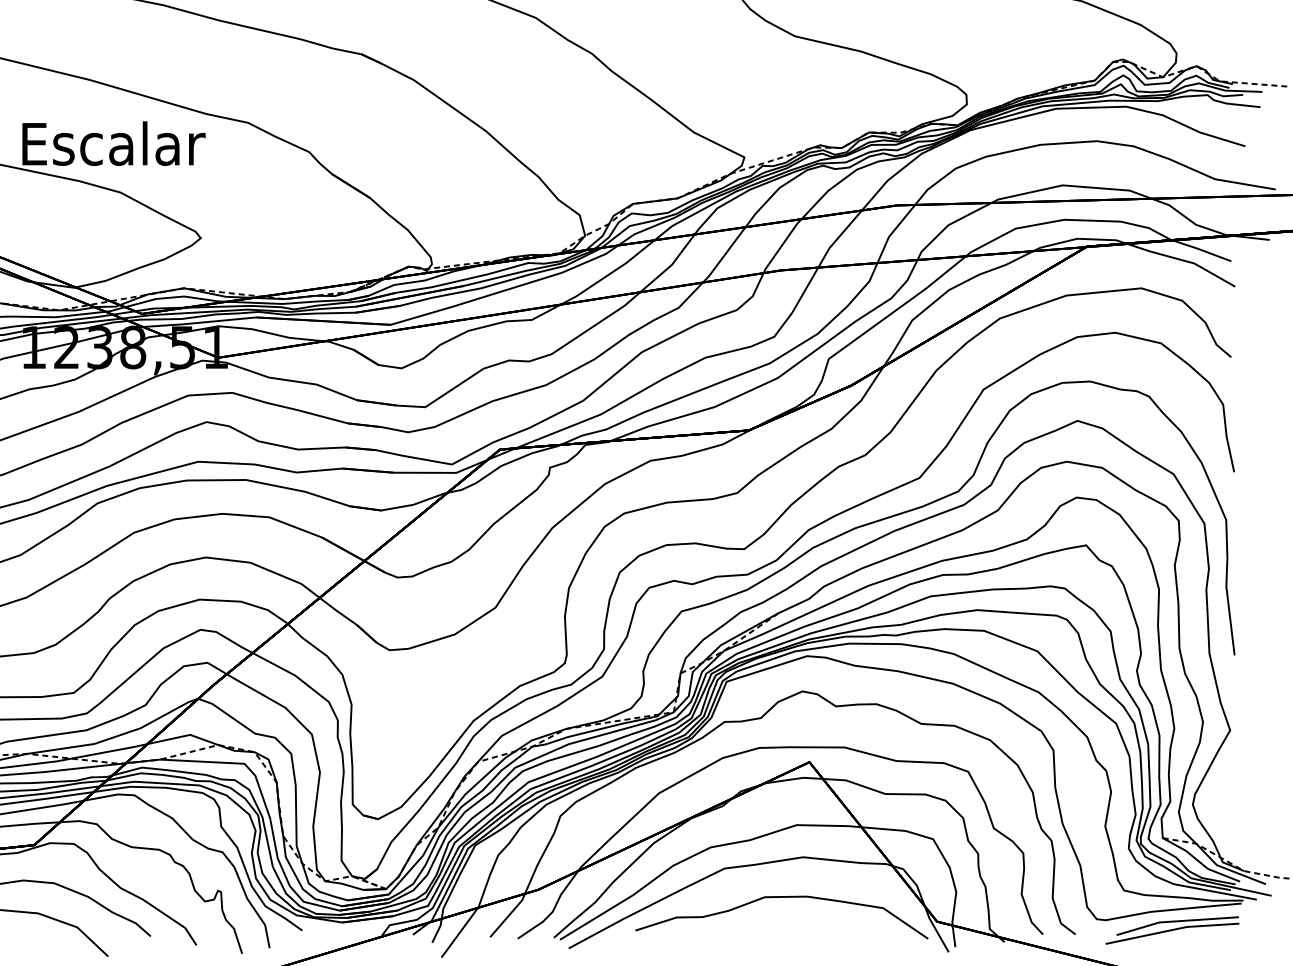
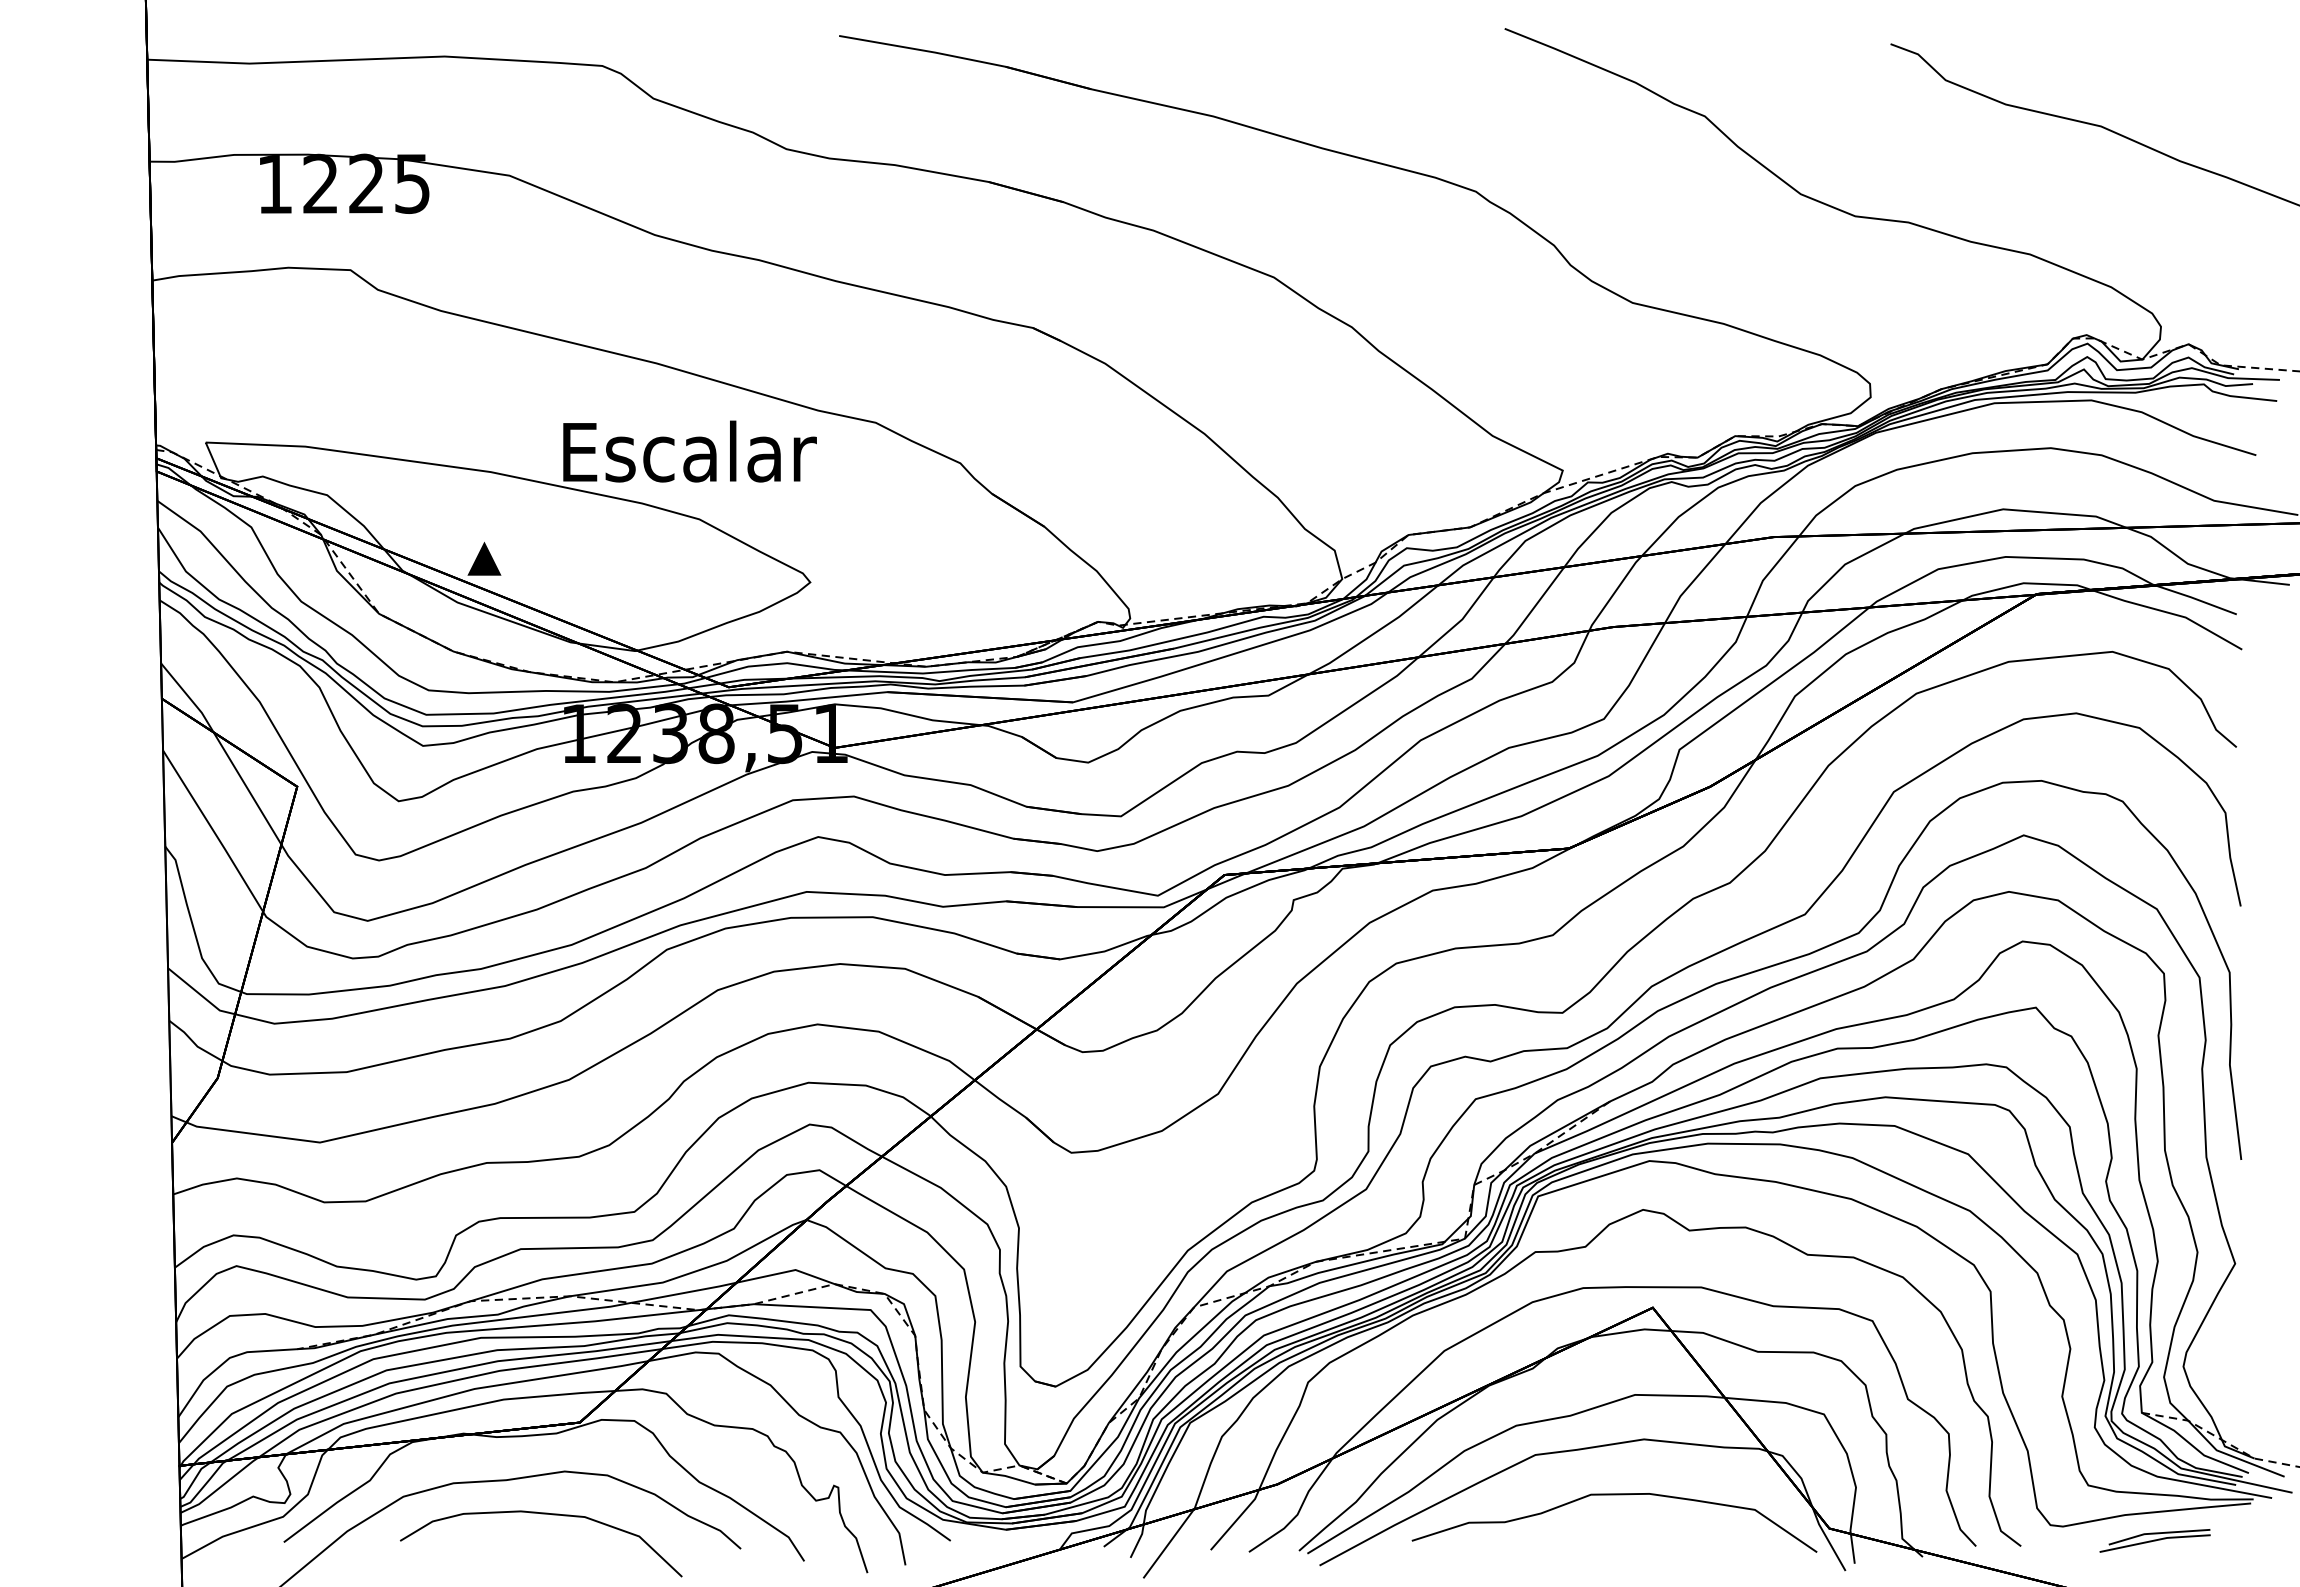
part: (1171, 930) -> (2154, 1540), size x0.6

